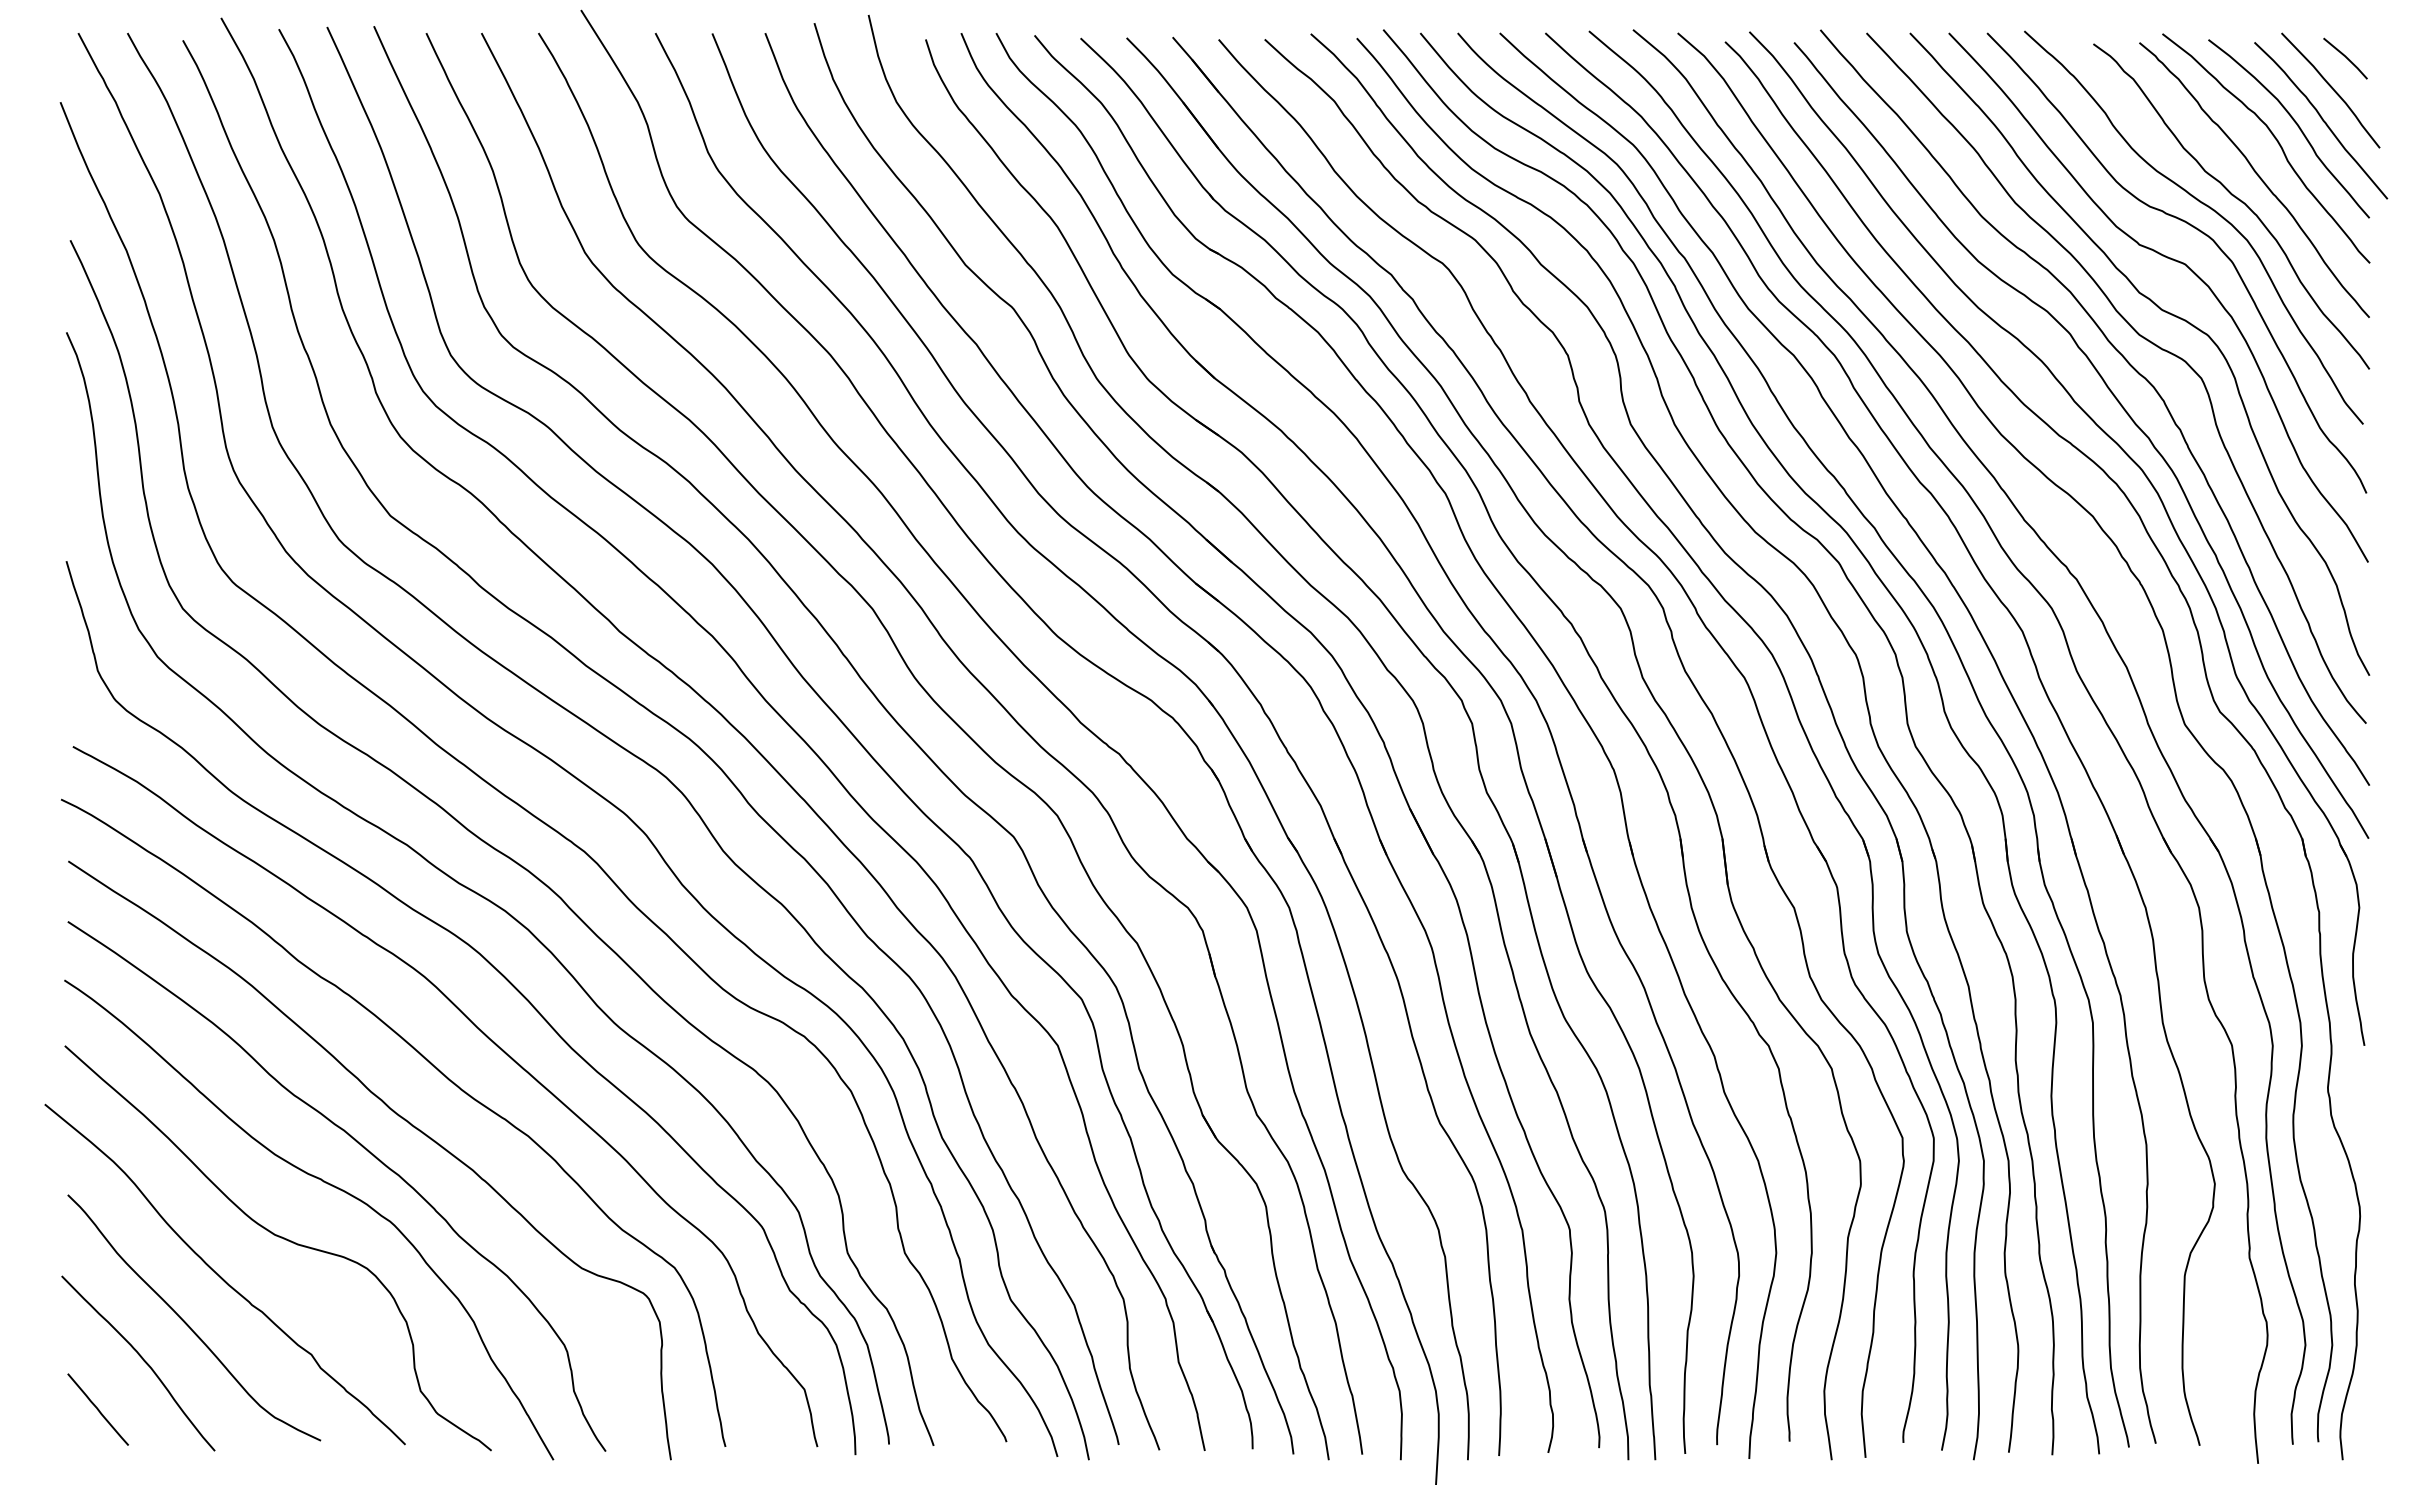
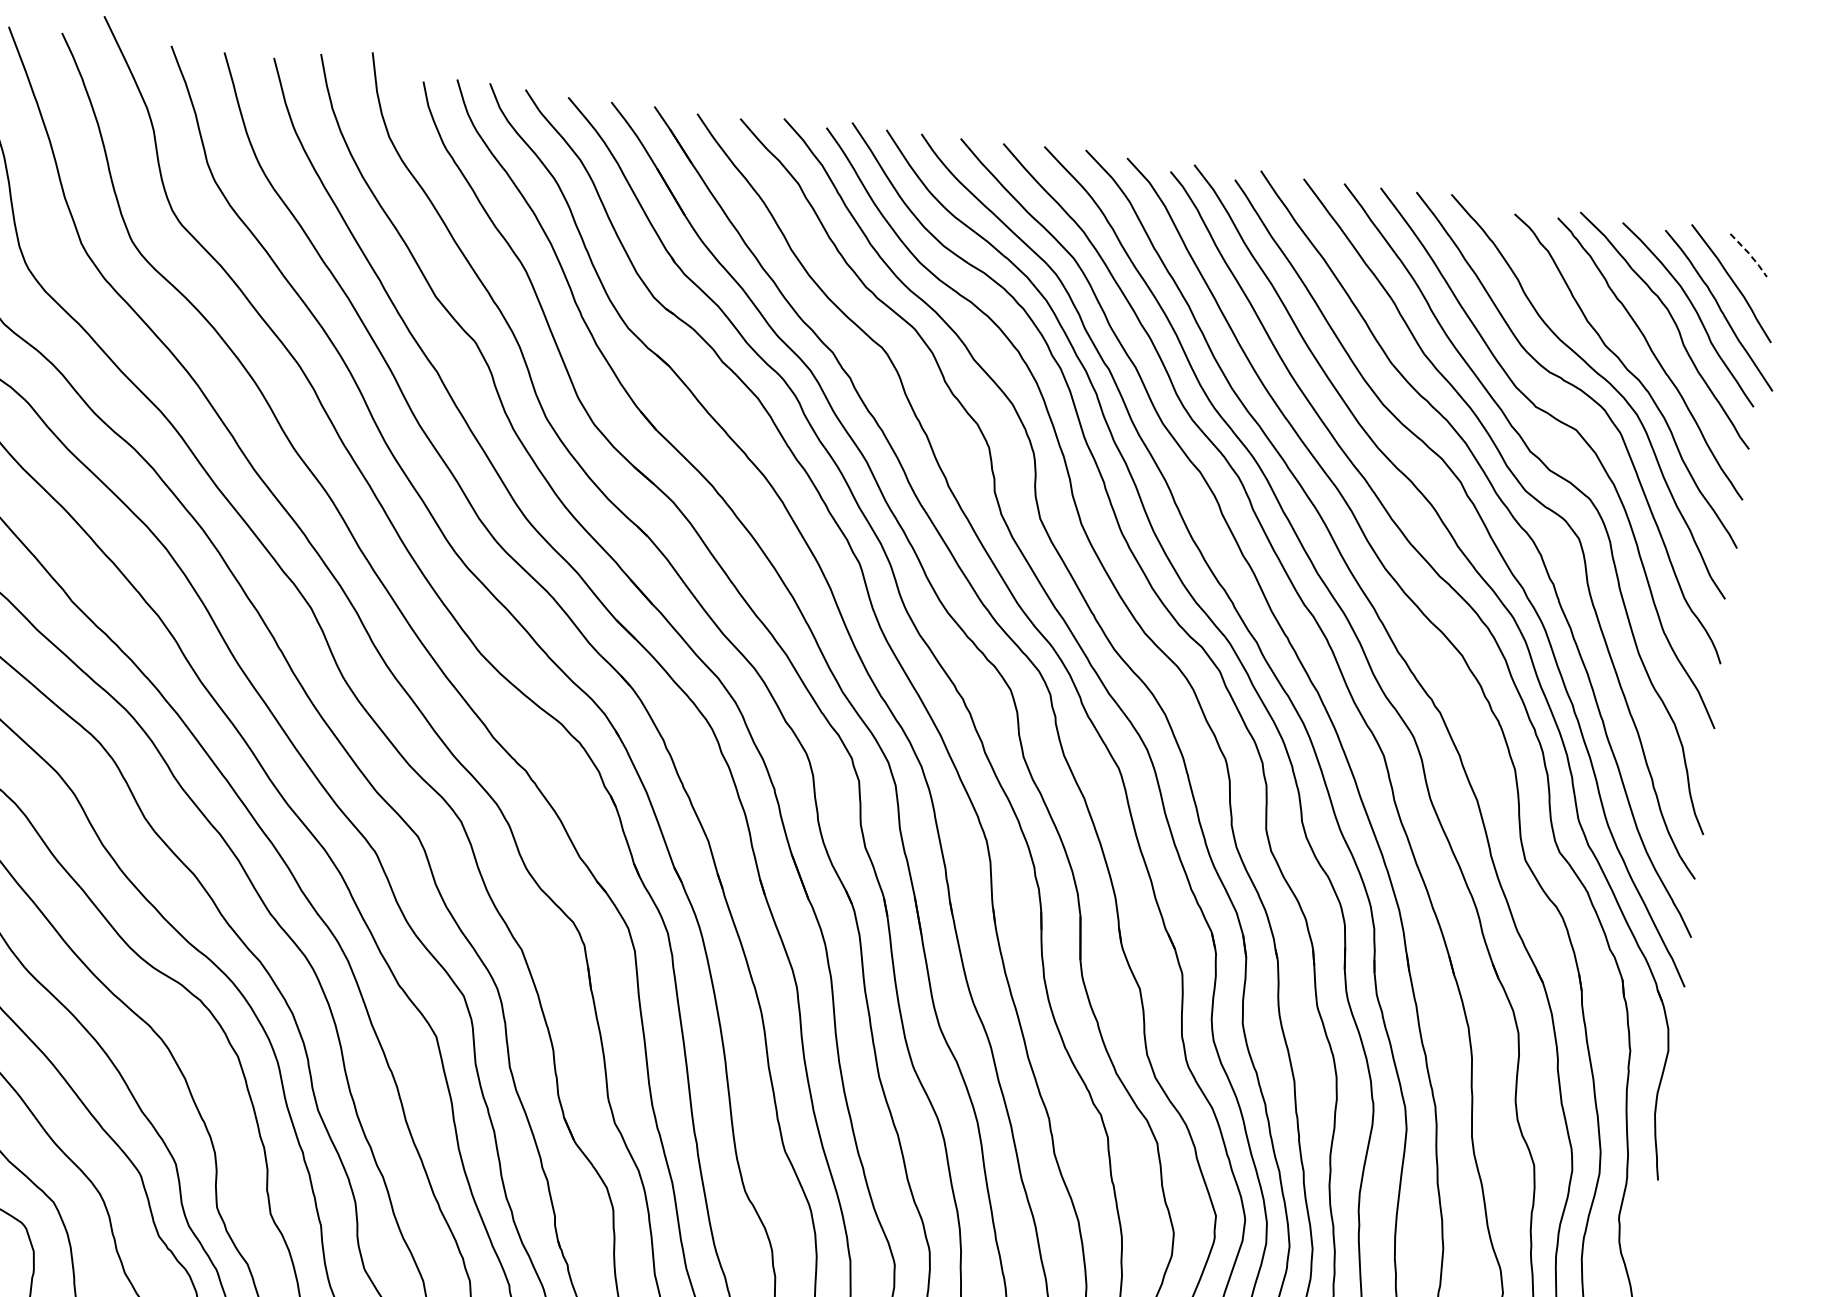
line: (2347, 58) -> (1750, 255), solid -> dashed

